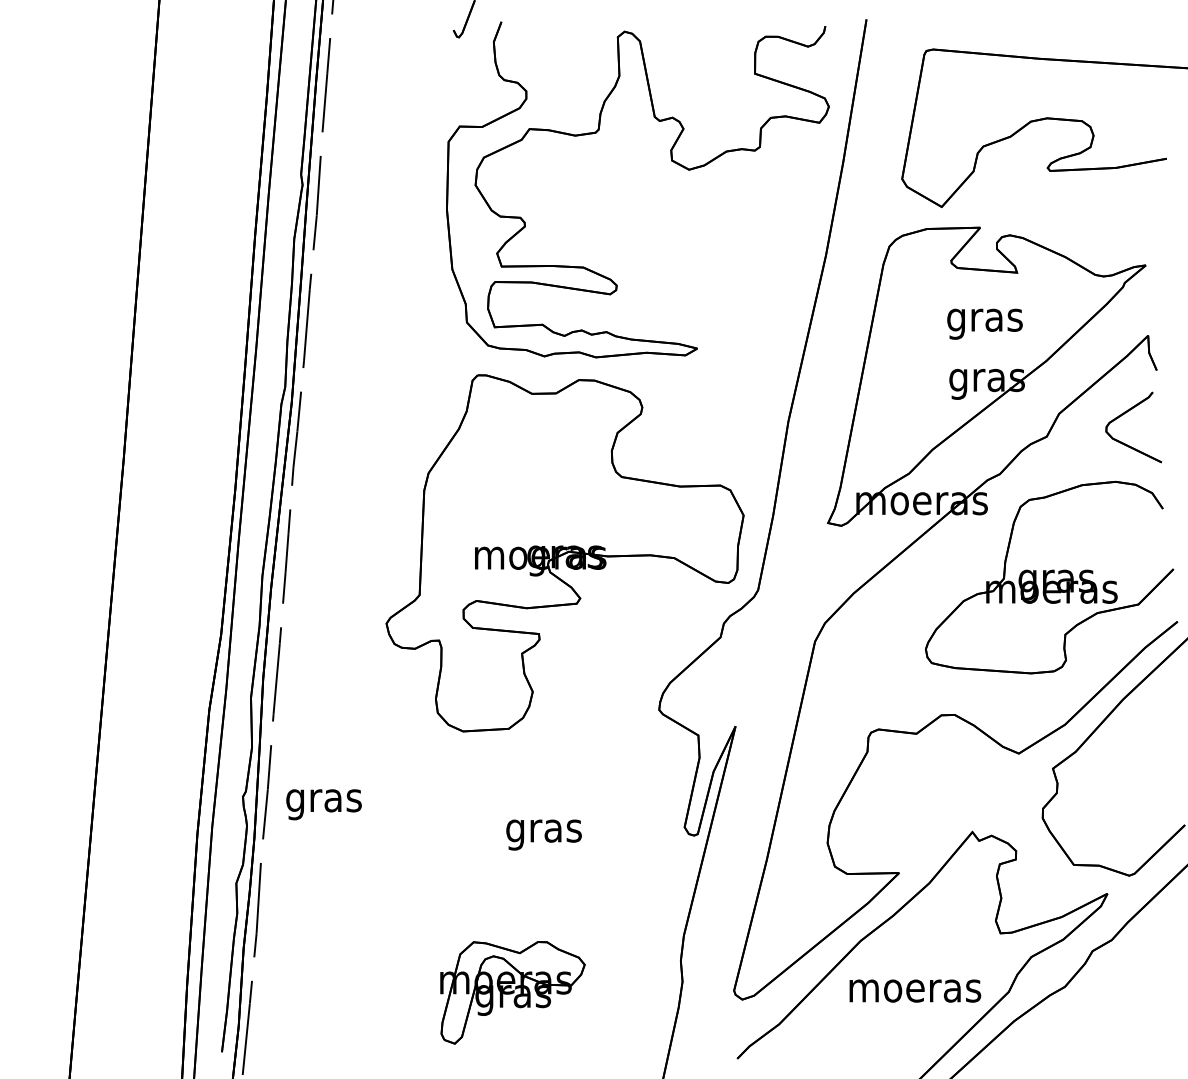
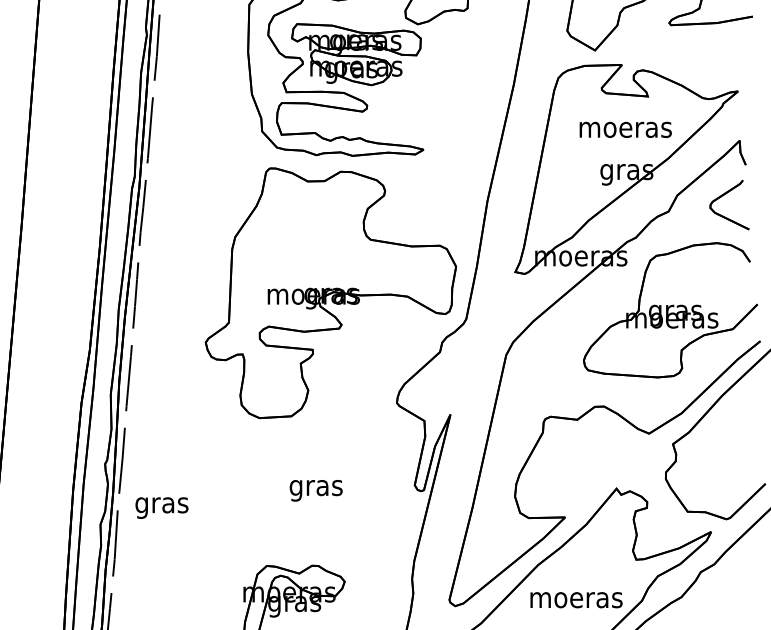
part: (601, 212) -> (356, 54), added
text: (985, 323) -> (625, 132), gras -> moeras
text: (323, 804) -> (161, 507), moved

